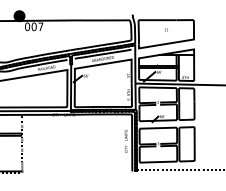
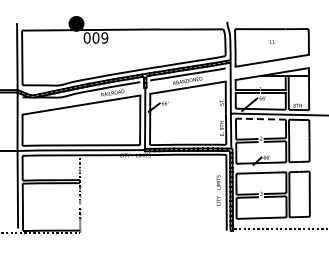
text: (40, 26) -> (104, 37), 007 -> 009
line: (157, 88) -> (260, 119), solid -> dashed

